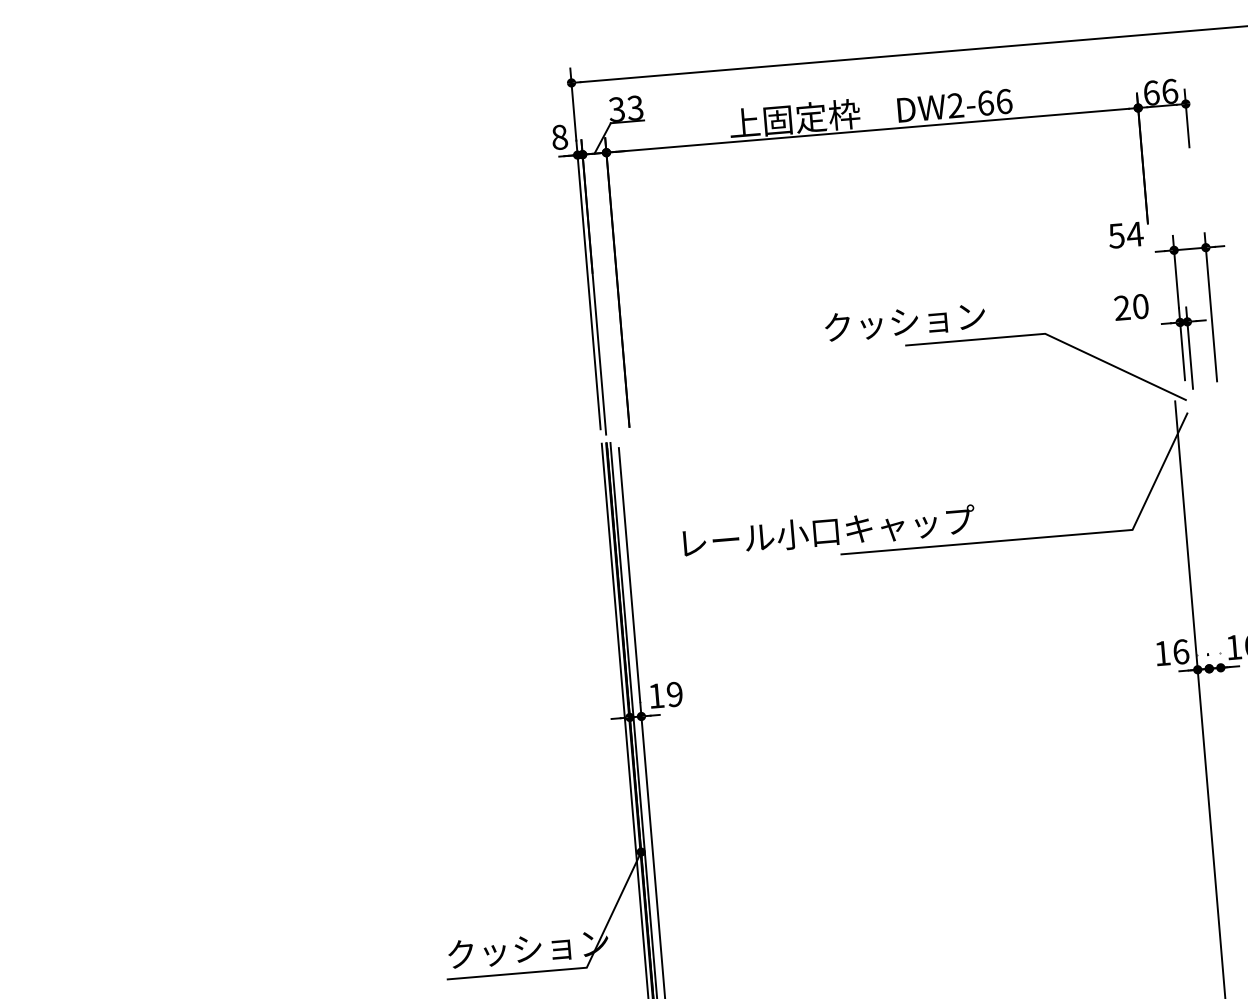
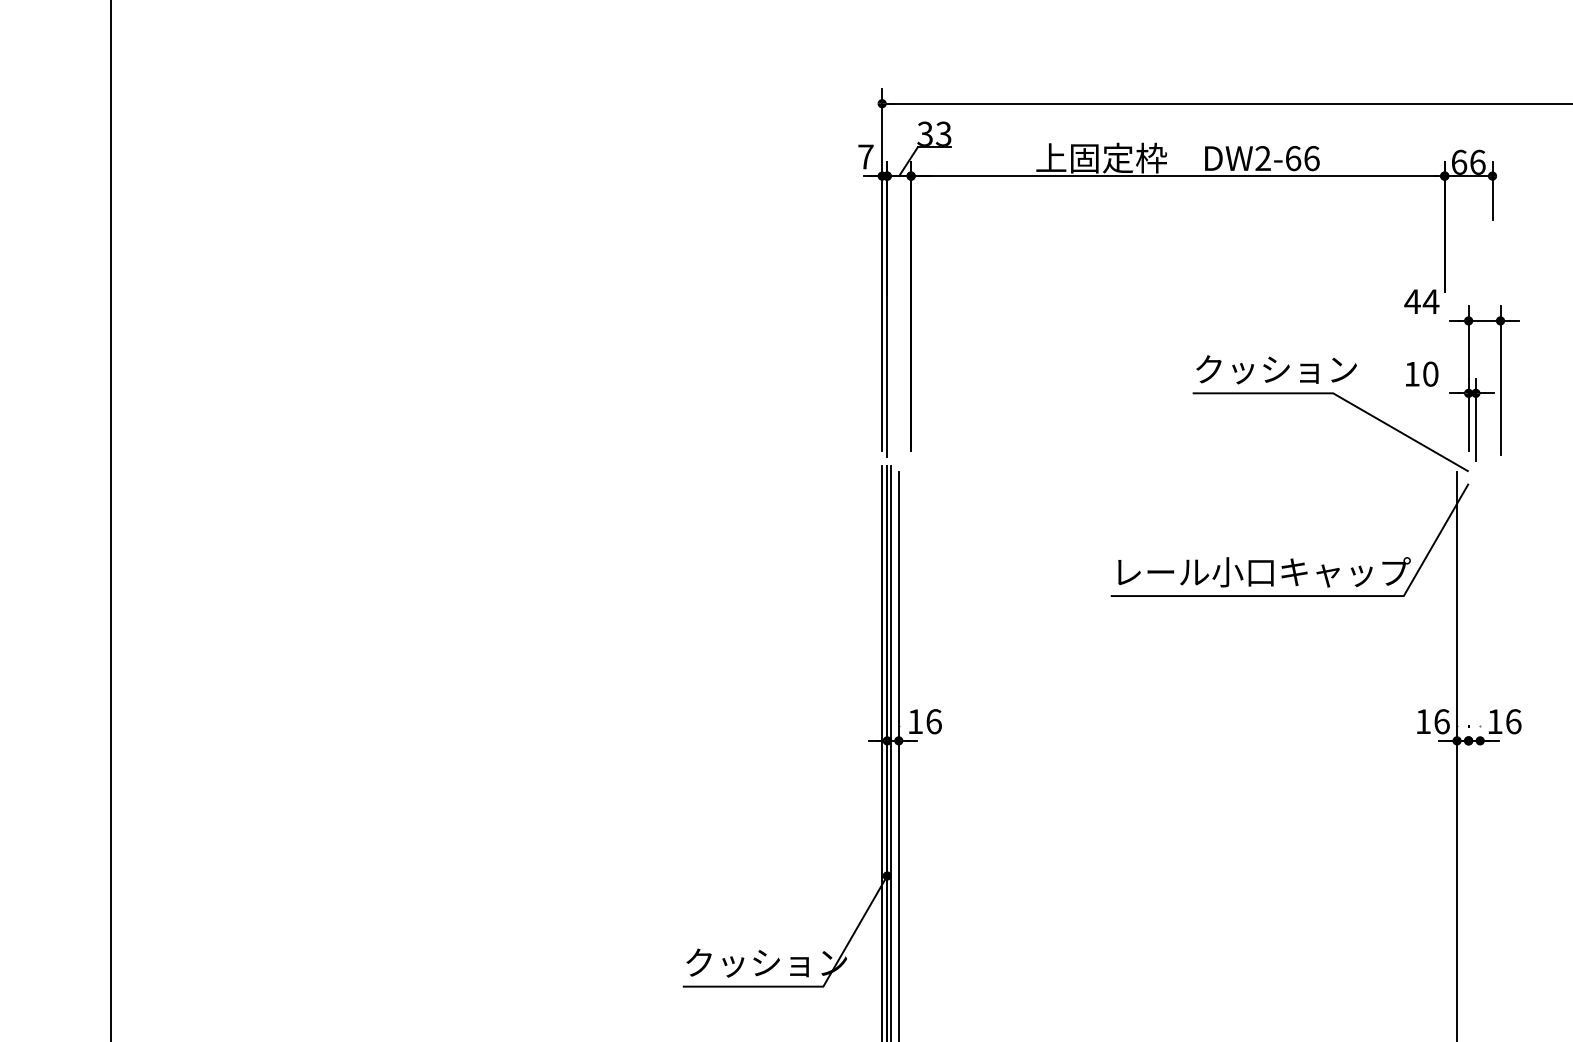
text: (559, 136) -> (865, 156), 8 -> 7
text: (1116, 235) -> (1412, 301), 54 -> 44
text: (1121, 307) -> (1411, 373), 20 -> 10
text: (905, 321) -> (1276, 369), moved
text: (829, 531) -> (1264, 572), moved
text: (674, 694) -> (933, 721), 19 -> 16

